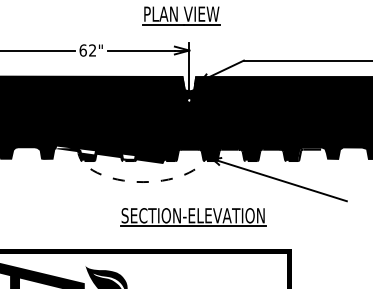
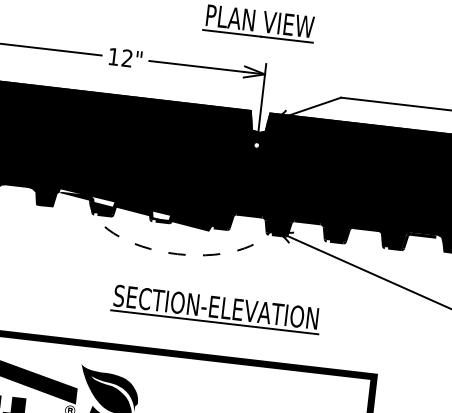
text: (82, 50) -> (112, 56), 62" -> 12"
part: (193, 217) -> (216, 309), moved

